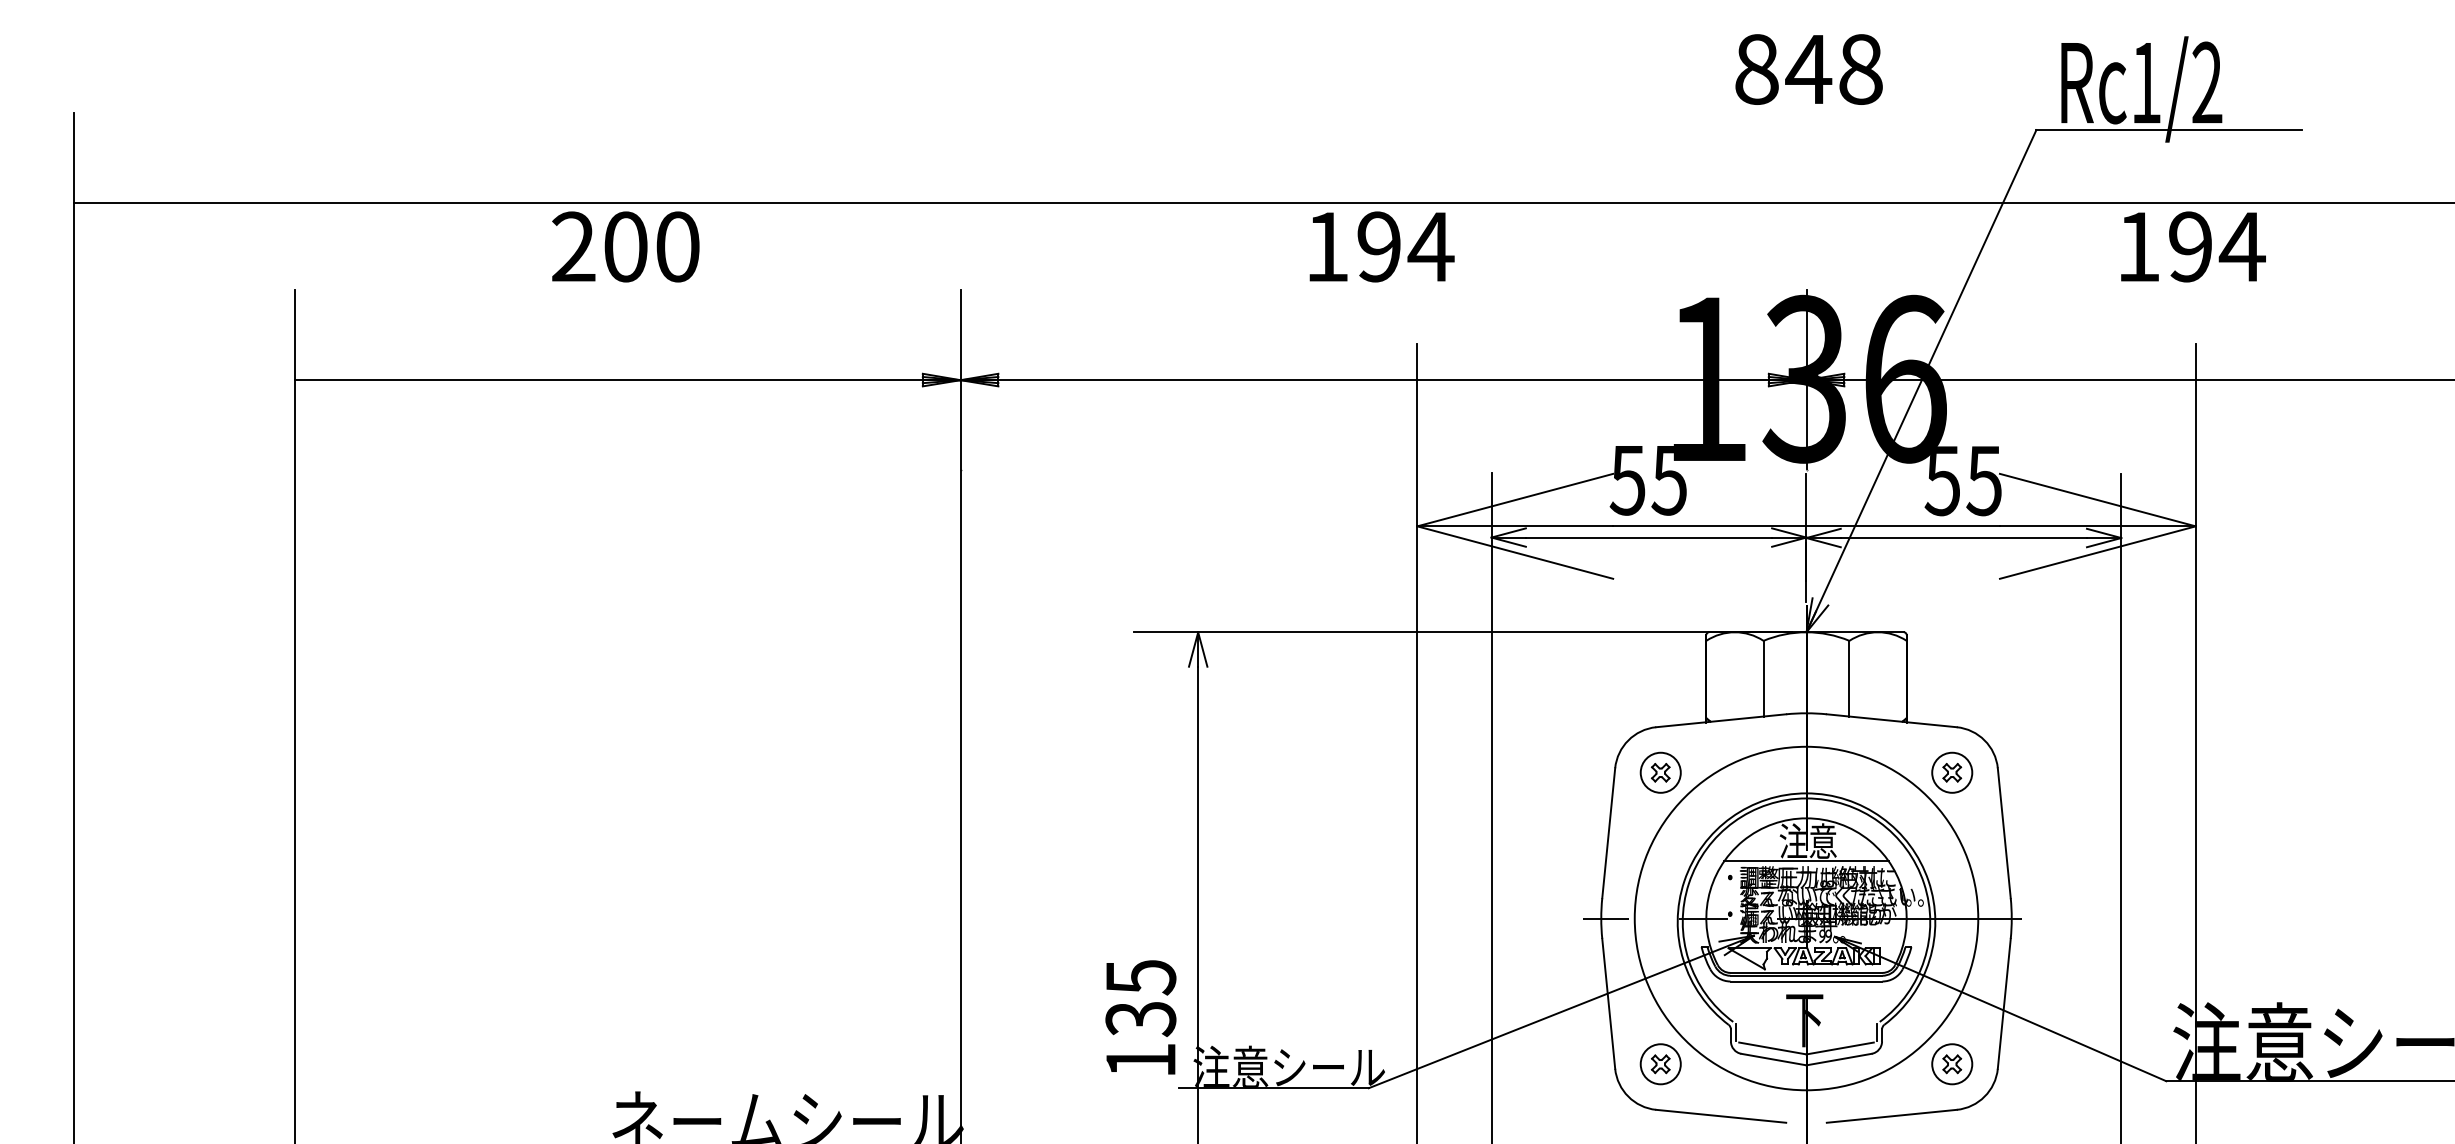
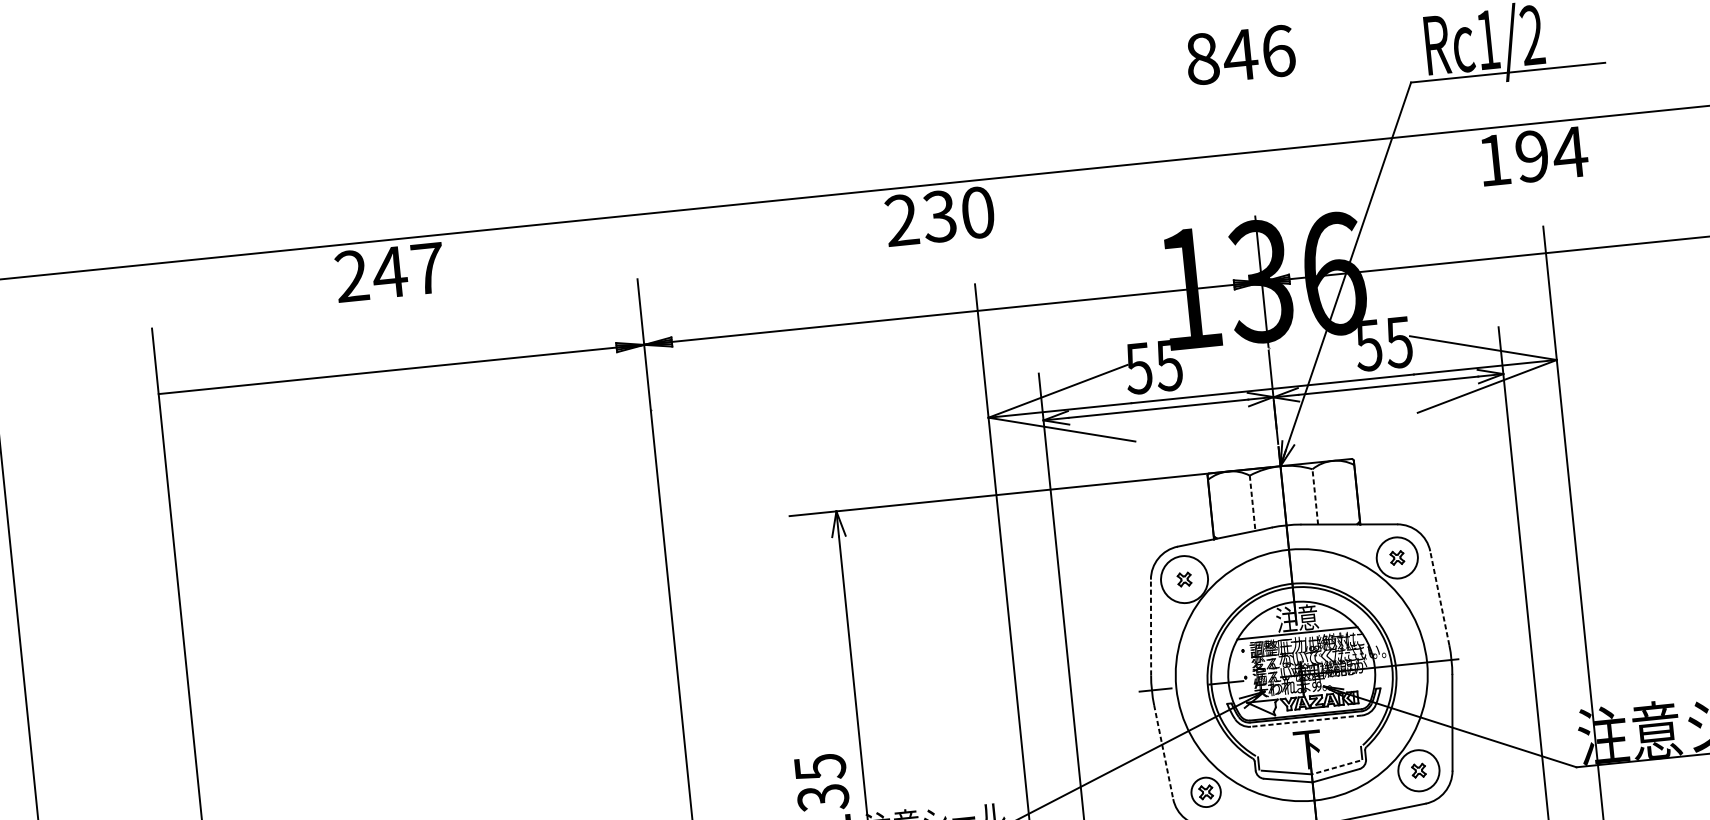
text: (1861, 69) -> (1278, 51), 848 -> 846
text: (650, 246) -> (407, 270), 200 -> 247
text: (1379, 246) -> (940, 216), 194 -> 230
line: (1763, 678) -> (1252, 503), solid -> dashed
line: (1849, 678) -> (1315, 496), solid -> dashed
circle: (1660, 772) -> (1184, 579), size x1.6
circle: (1952, 772) -> (1397, 557), size x1.4
line: (1608, 832) -> (1150, 627), solid -> dashed
line: (2004, 832) -> (1439, 597), solid -> dashed
line: (1806, 981) -> (1306, 721), solid -> dashed
line: (1608, 1004) -> (1163, 752), solid -> dashed
line: (1839, 1048) -> (1335, 767), solid -> dashed
circle: (1952, 1064) -> (1419, 770), size x1.4

